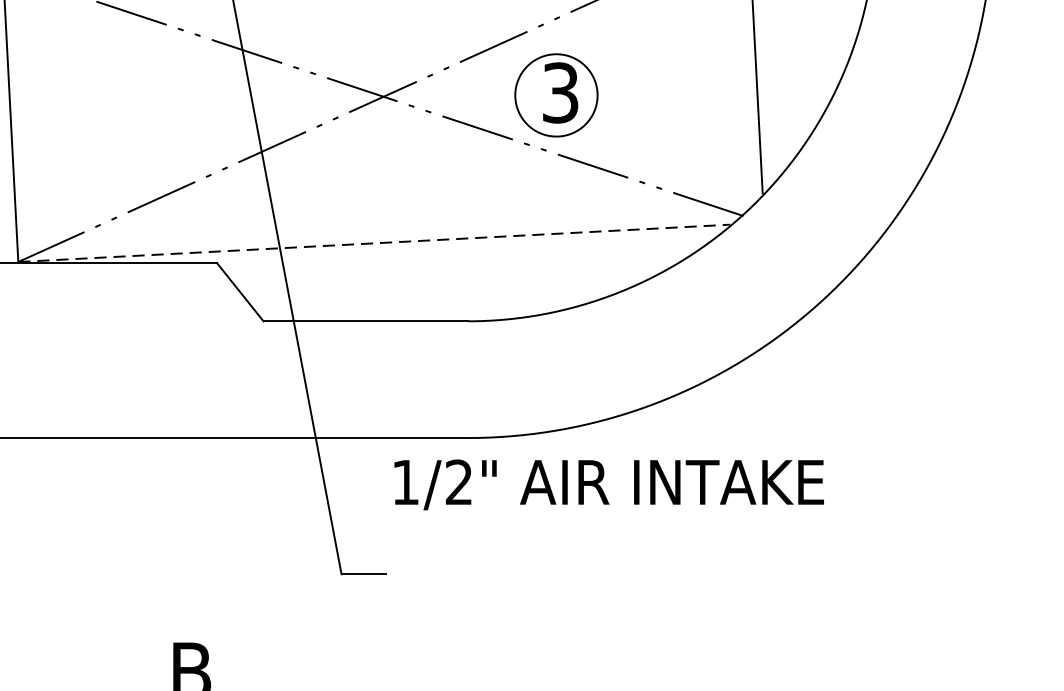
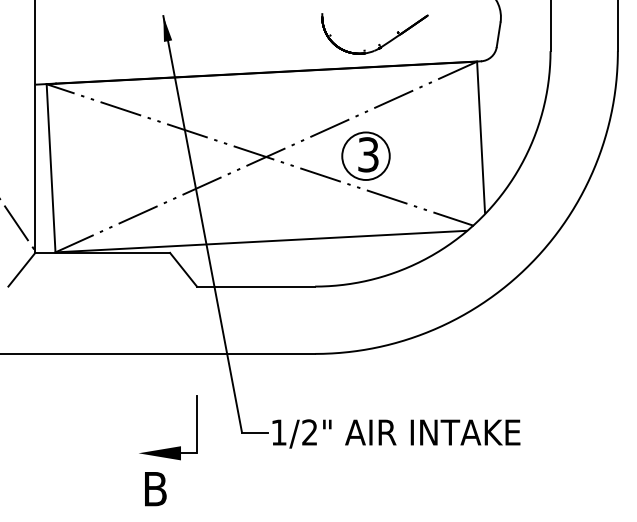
line: (373, 243) -> (260, 241), dashed -> solid
text: (609, 484) -> (396, 433), moved
part: (219, 600) -> (171, 447), added

